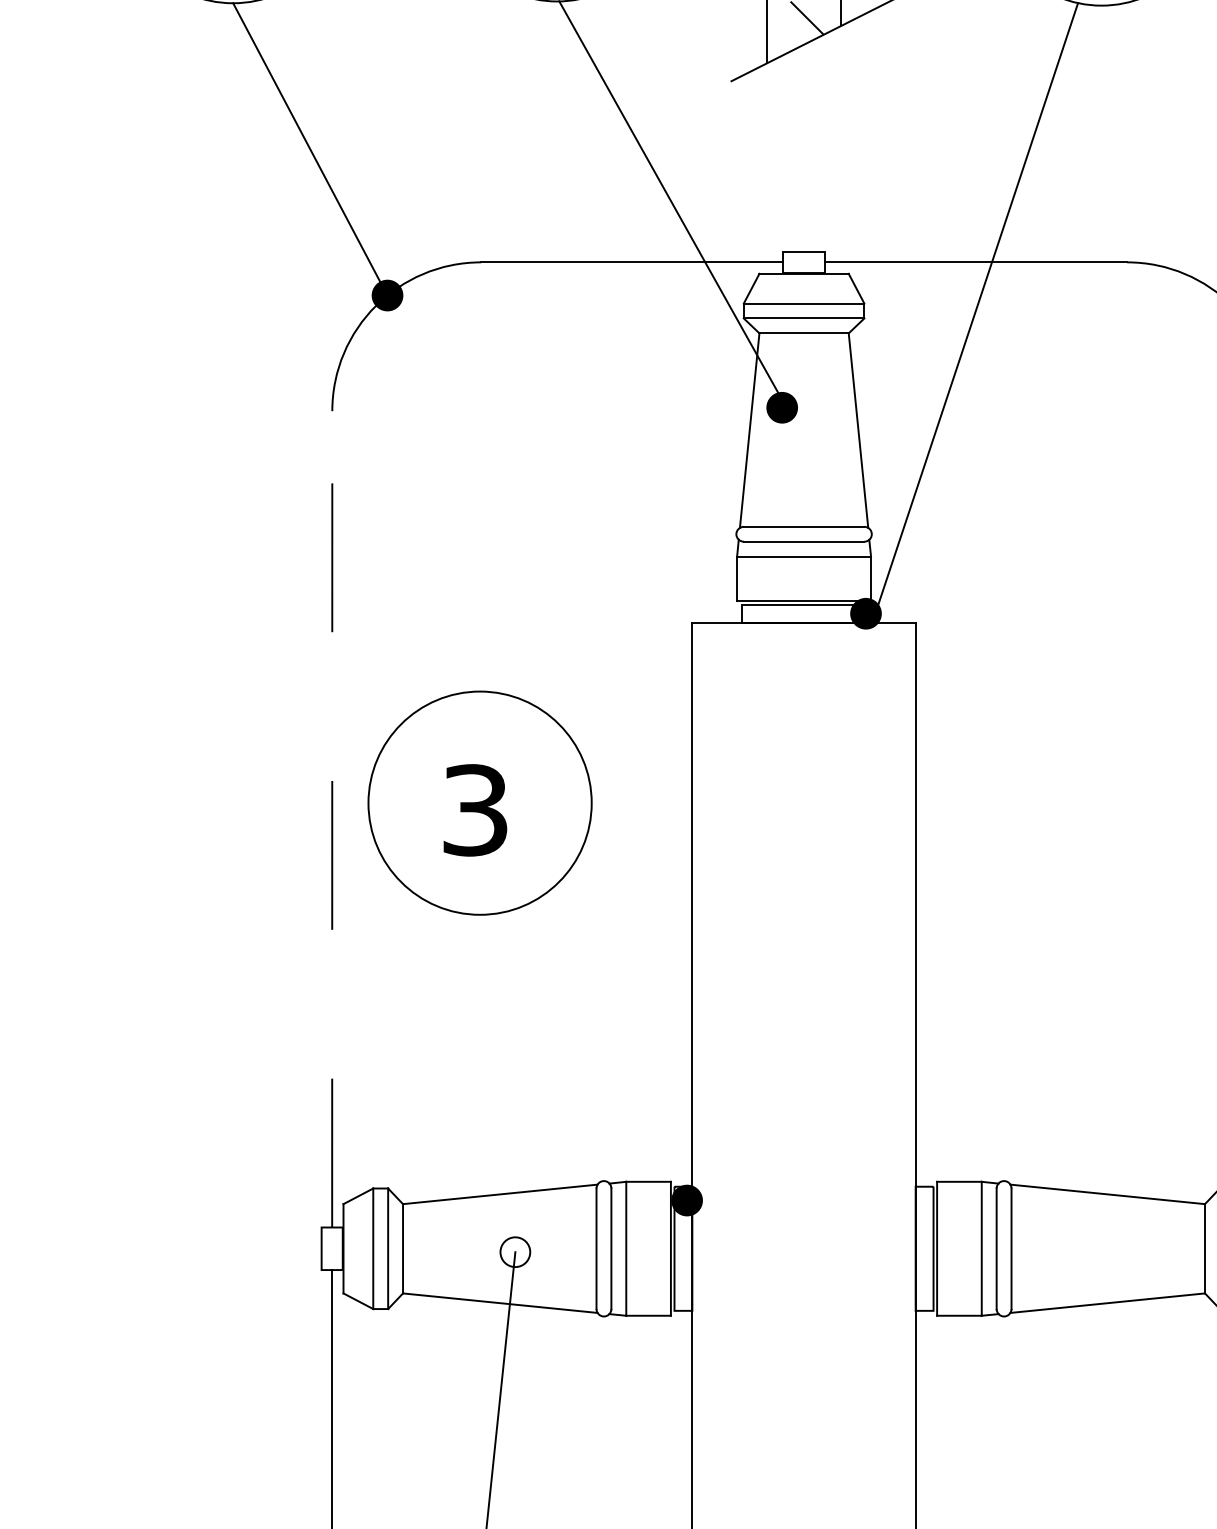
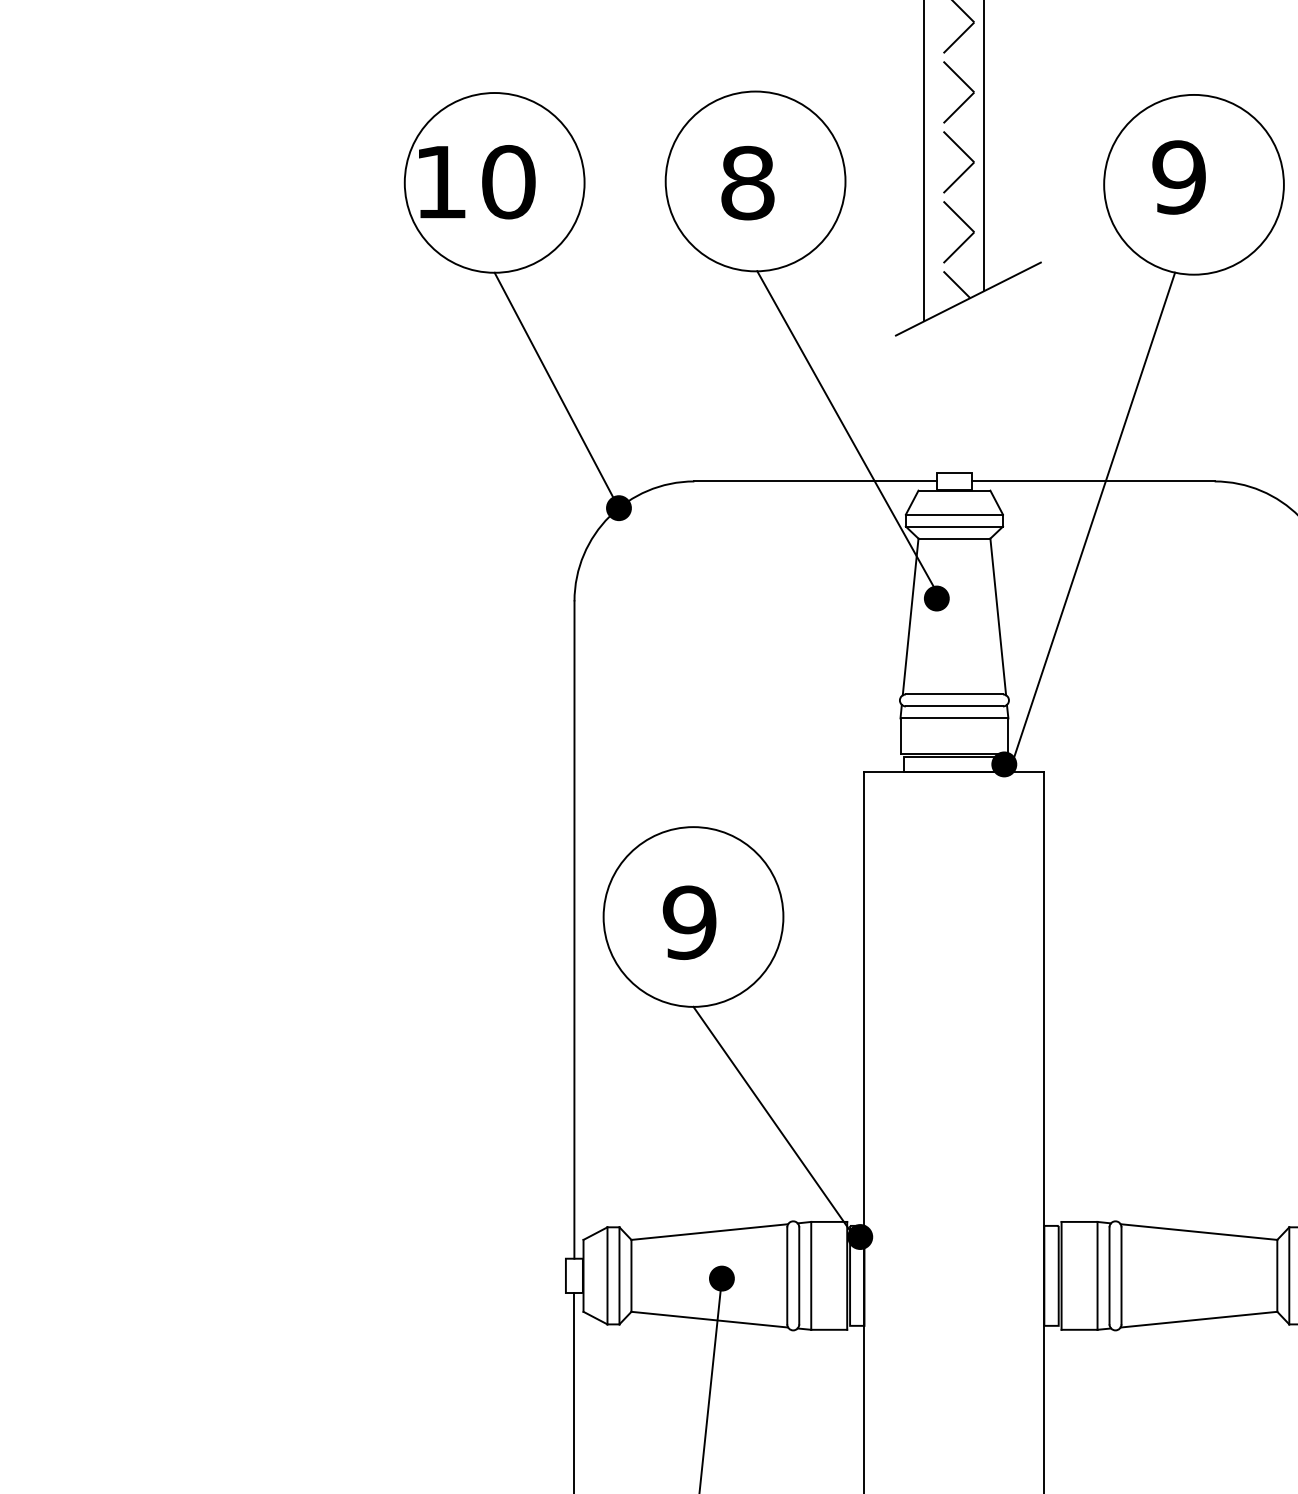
text: (475, 810) -> (689, 922), 3 -> 9
line: (332, 819) -> (574, 930), dashed -> solid
line: (576, 1053) -> (771, 1118), added
fill: (514, 1252) -> (721, 1278), added

